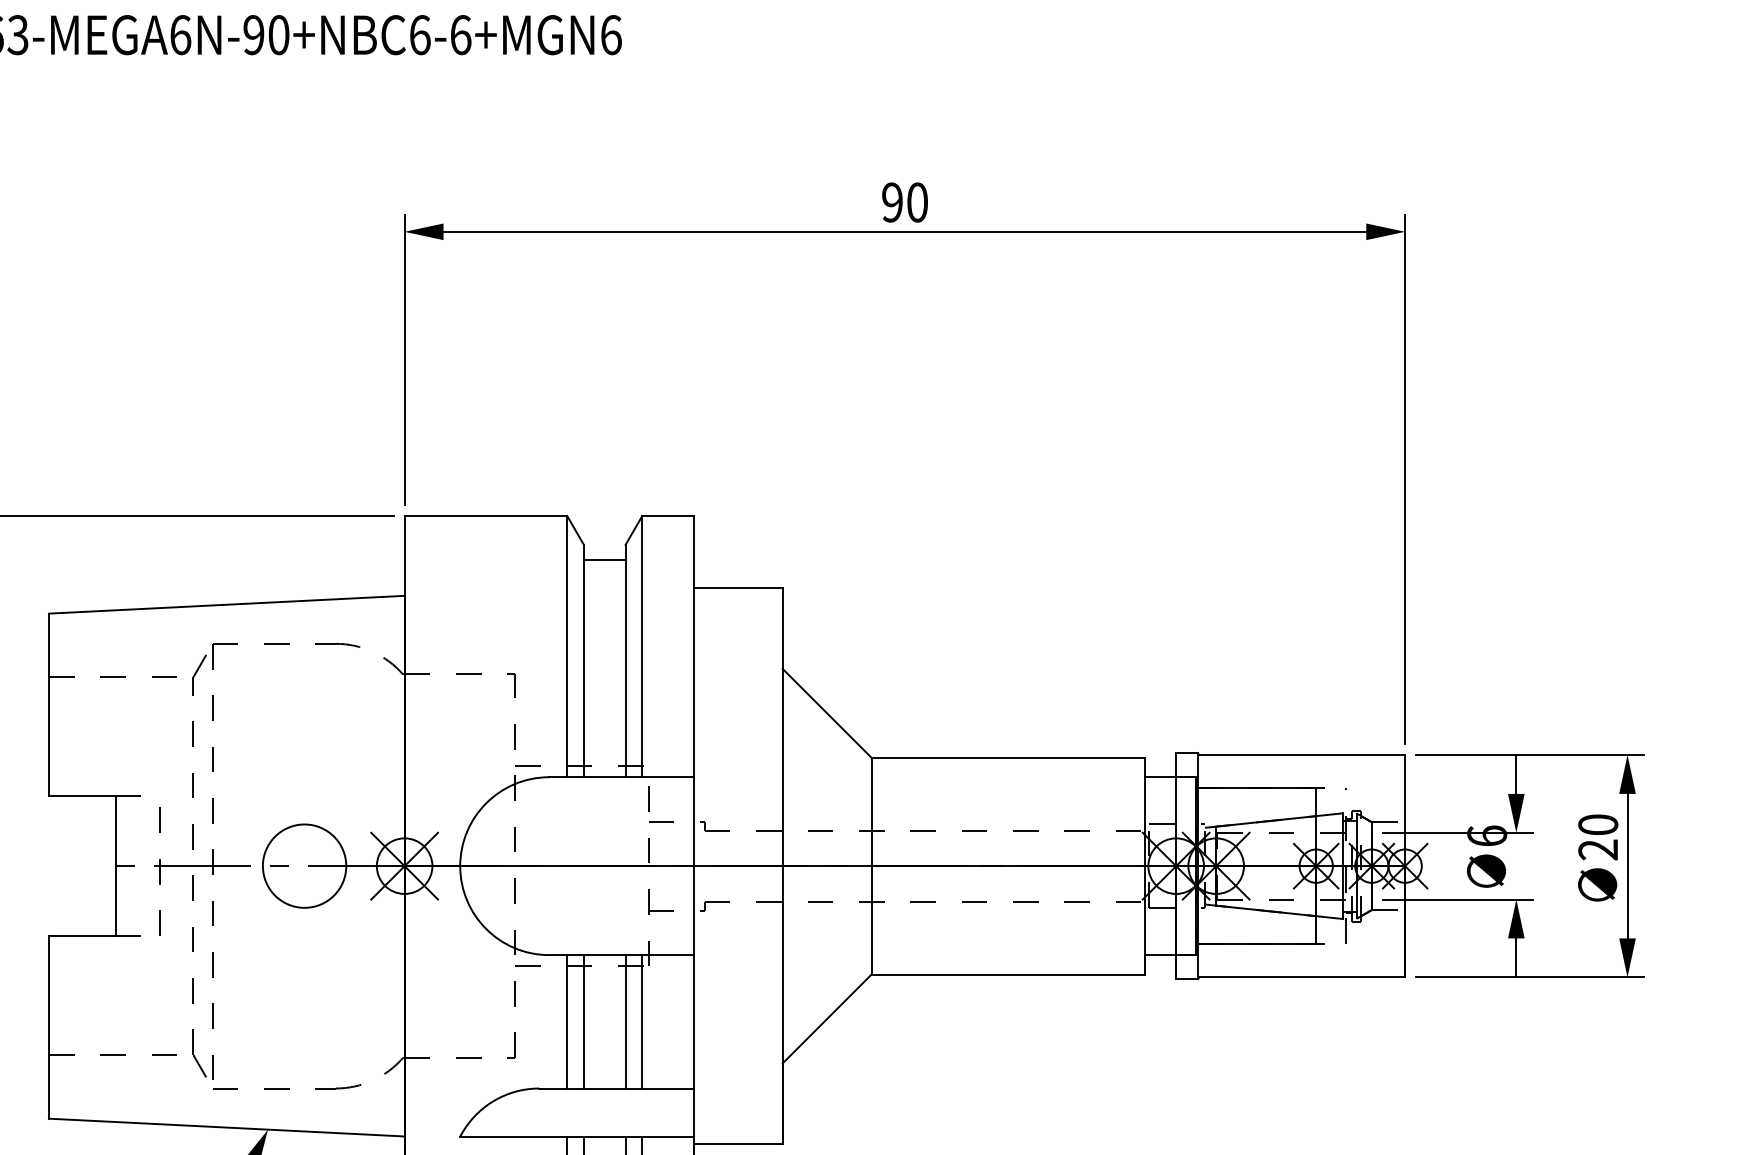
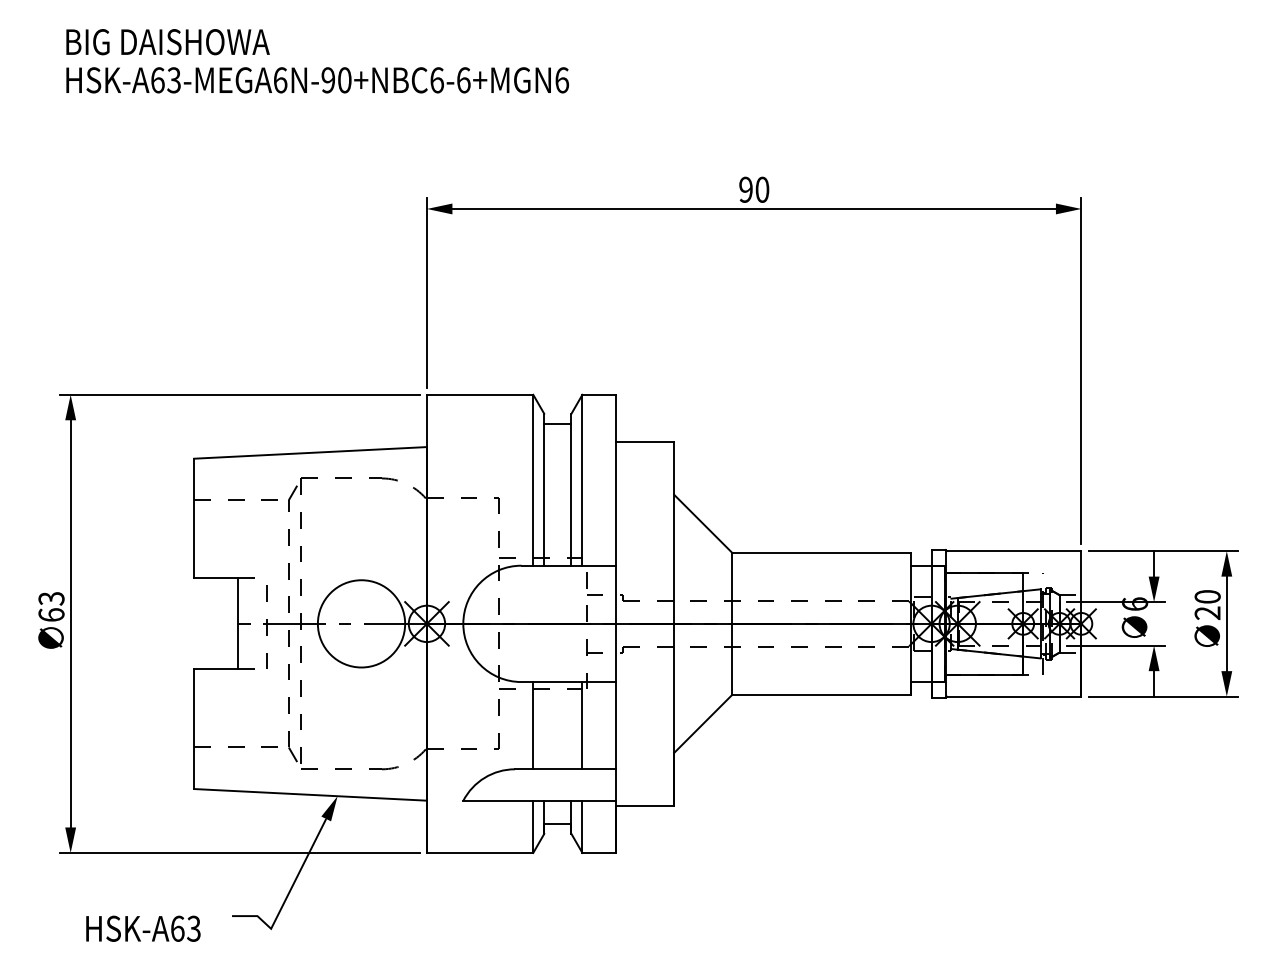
circle: (304, 865) -> (361, 623), size x1.6
line: (584, 1021) -> (544, 725), removed
line: (625, 1021) -> (571, 725), removed

